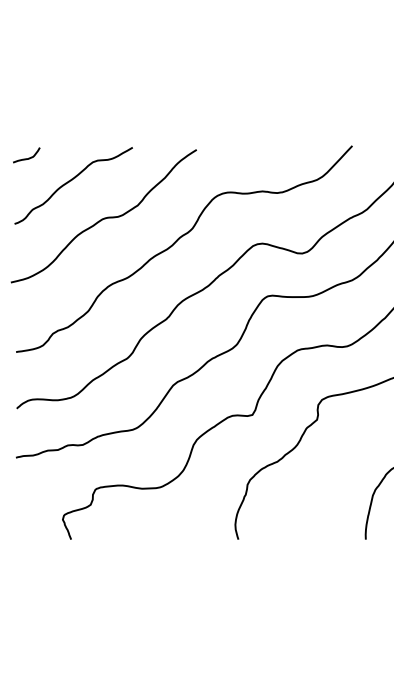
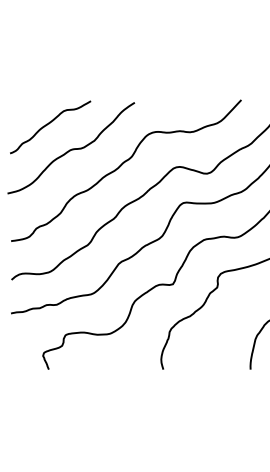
curve: (28, 156) -> (19, 107), removed

